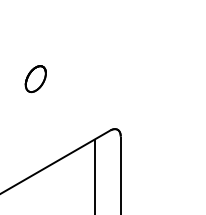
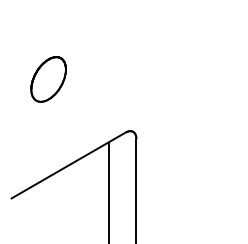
part: (35, 79) -> (48, 79), size x1.67

